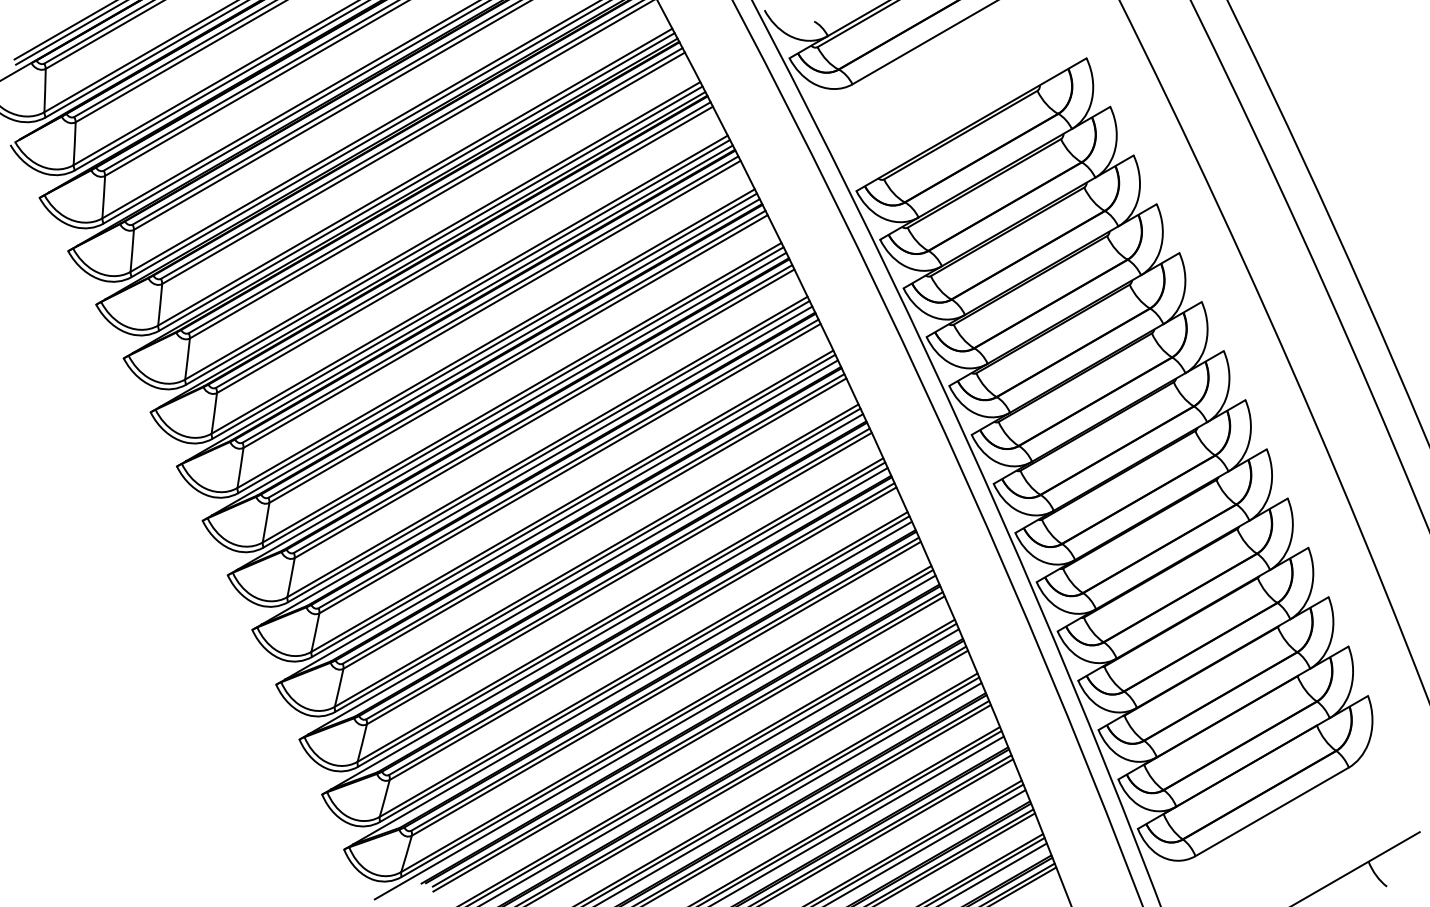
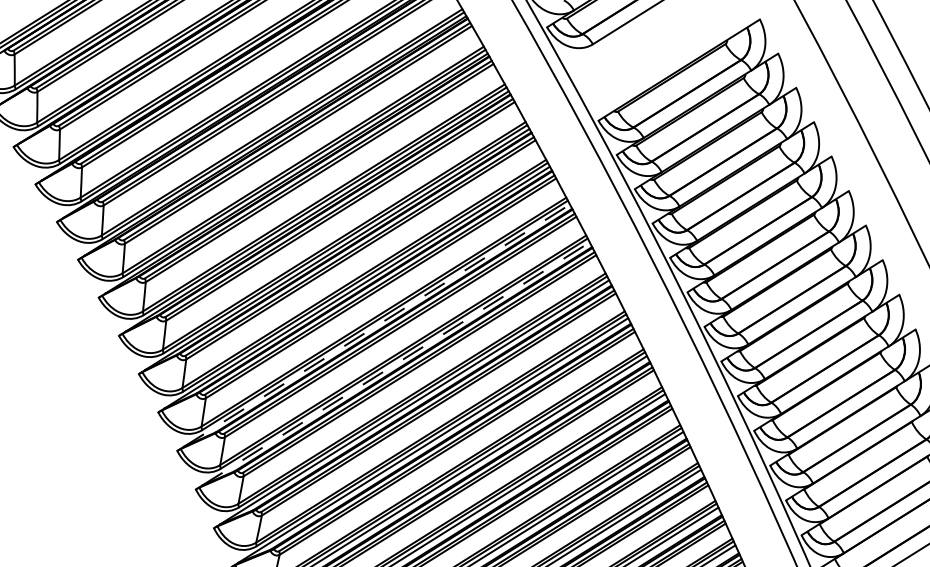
line: (536, 465) -> (376, 325), solid -> dashed
line: (561, 519) -> (395, 363), solid -> dashed

